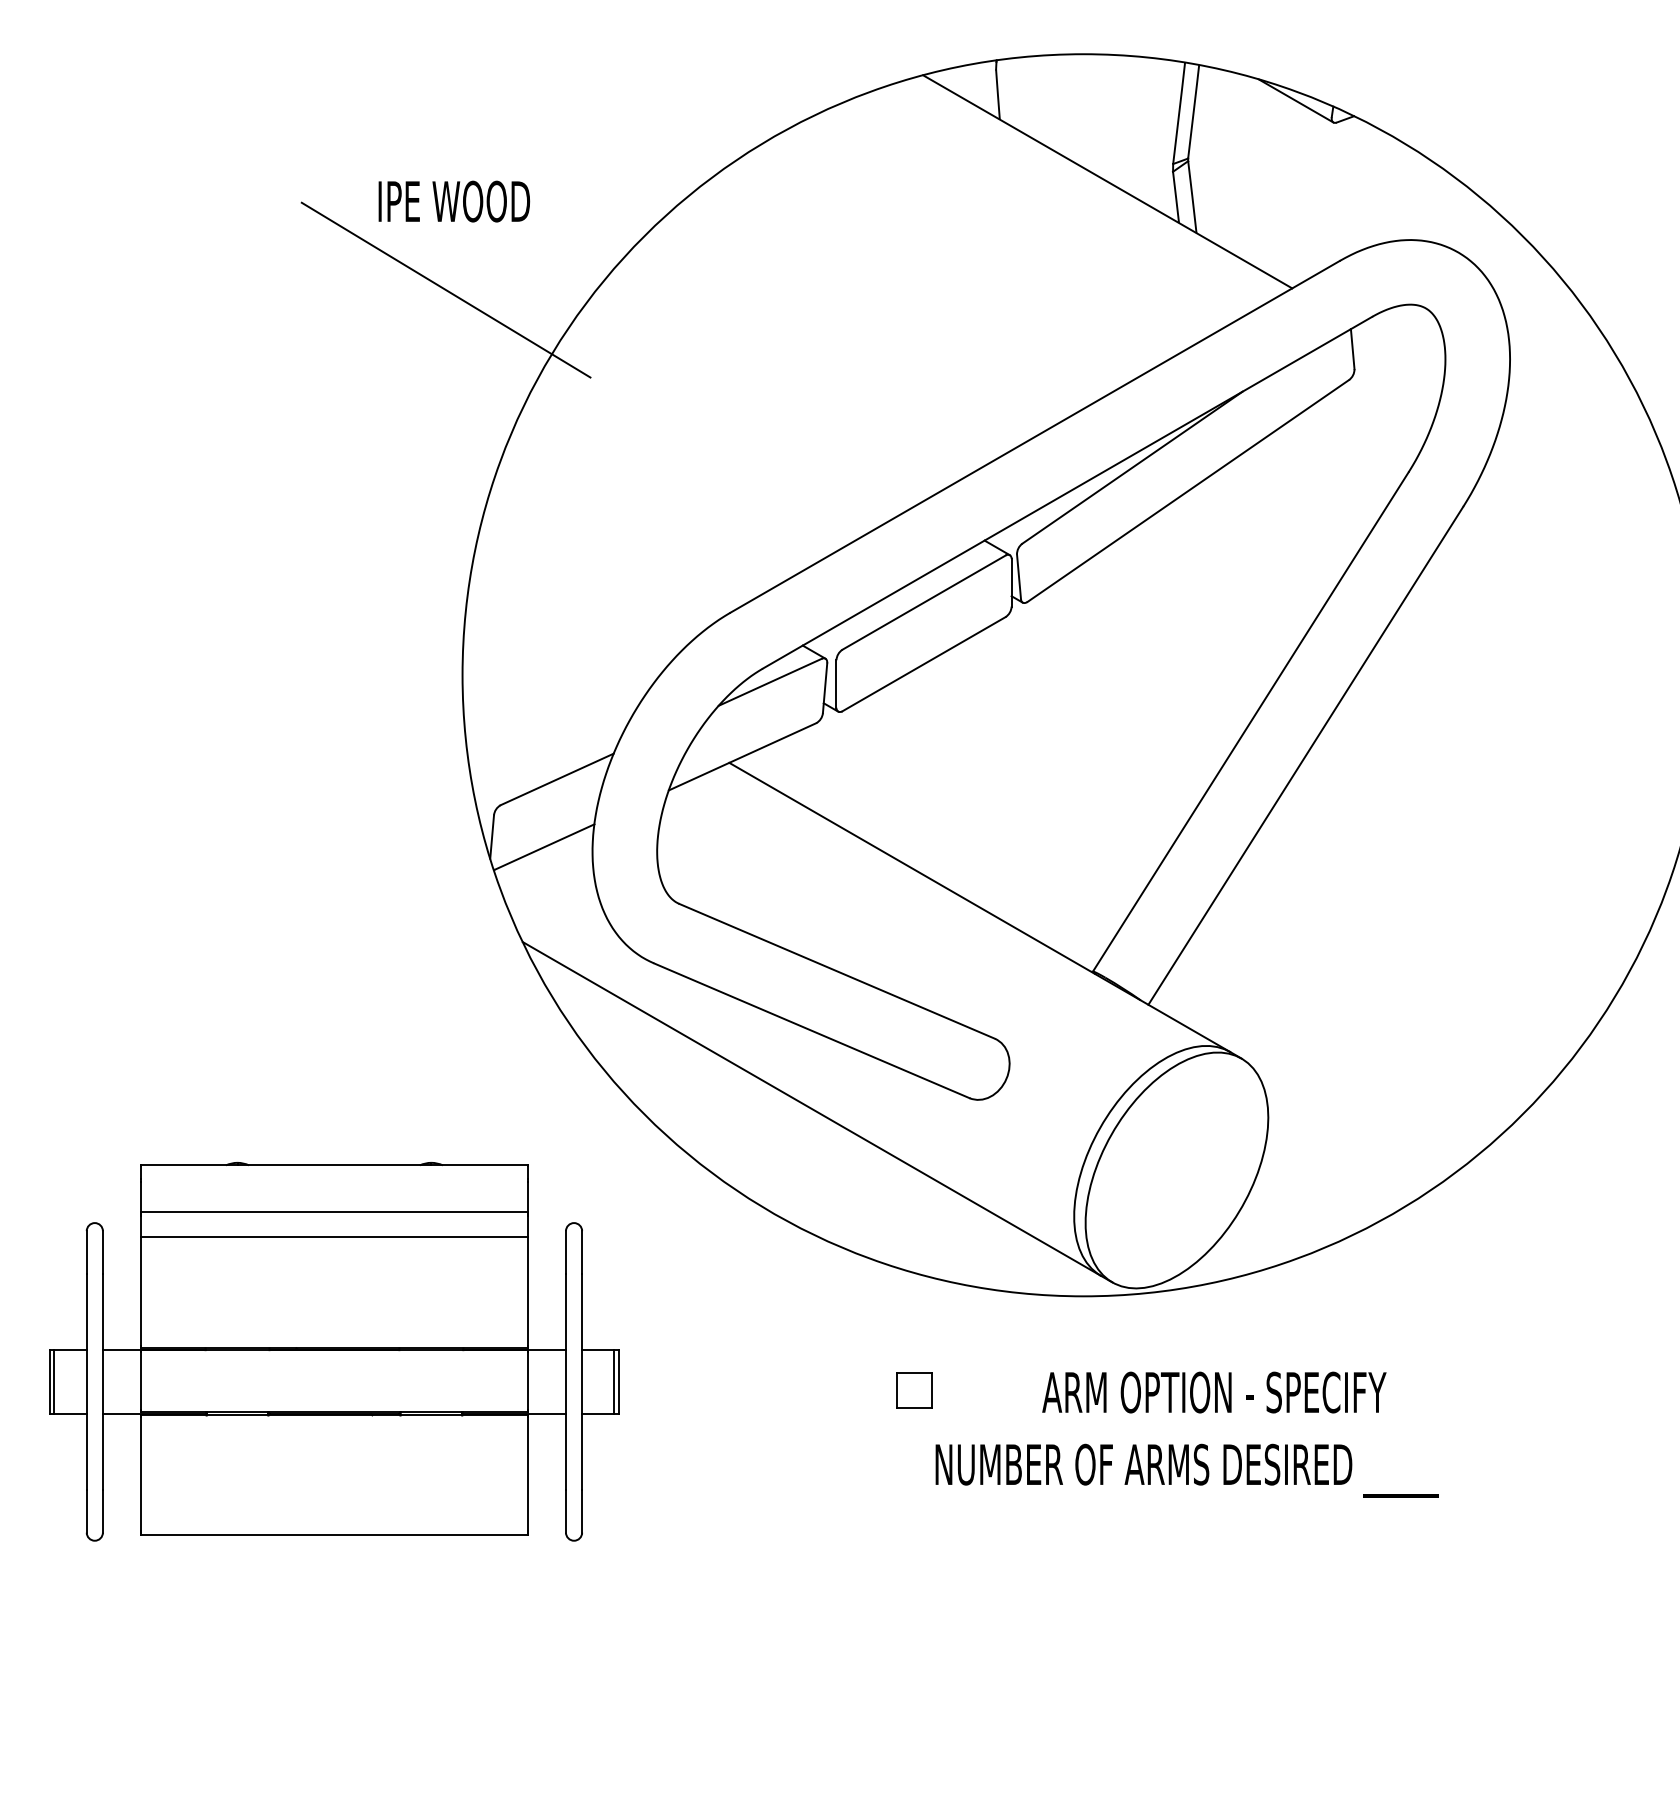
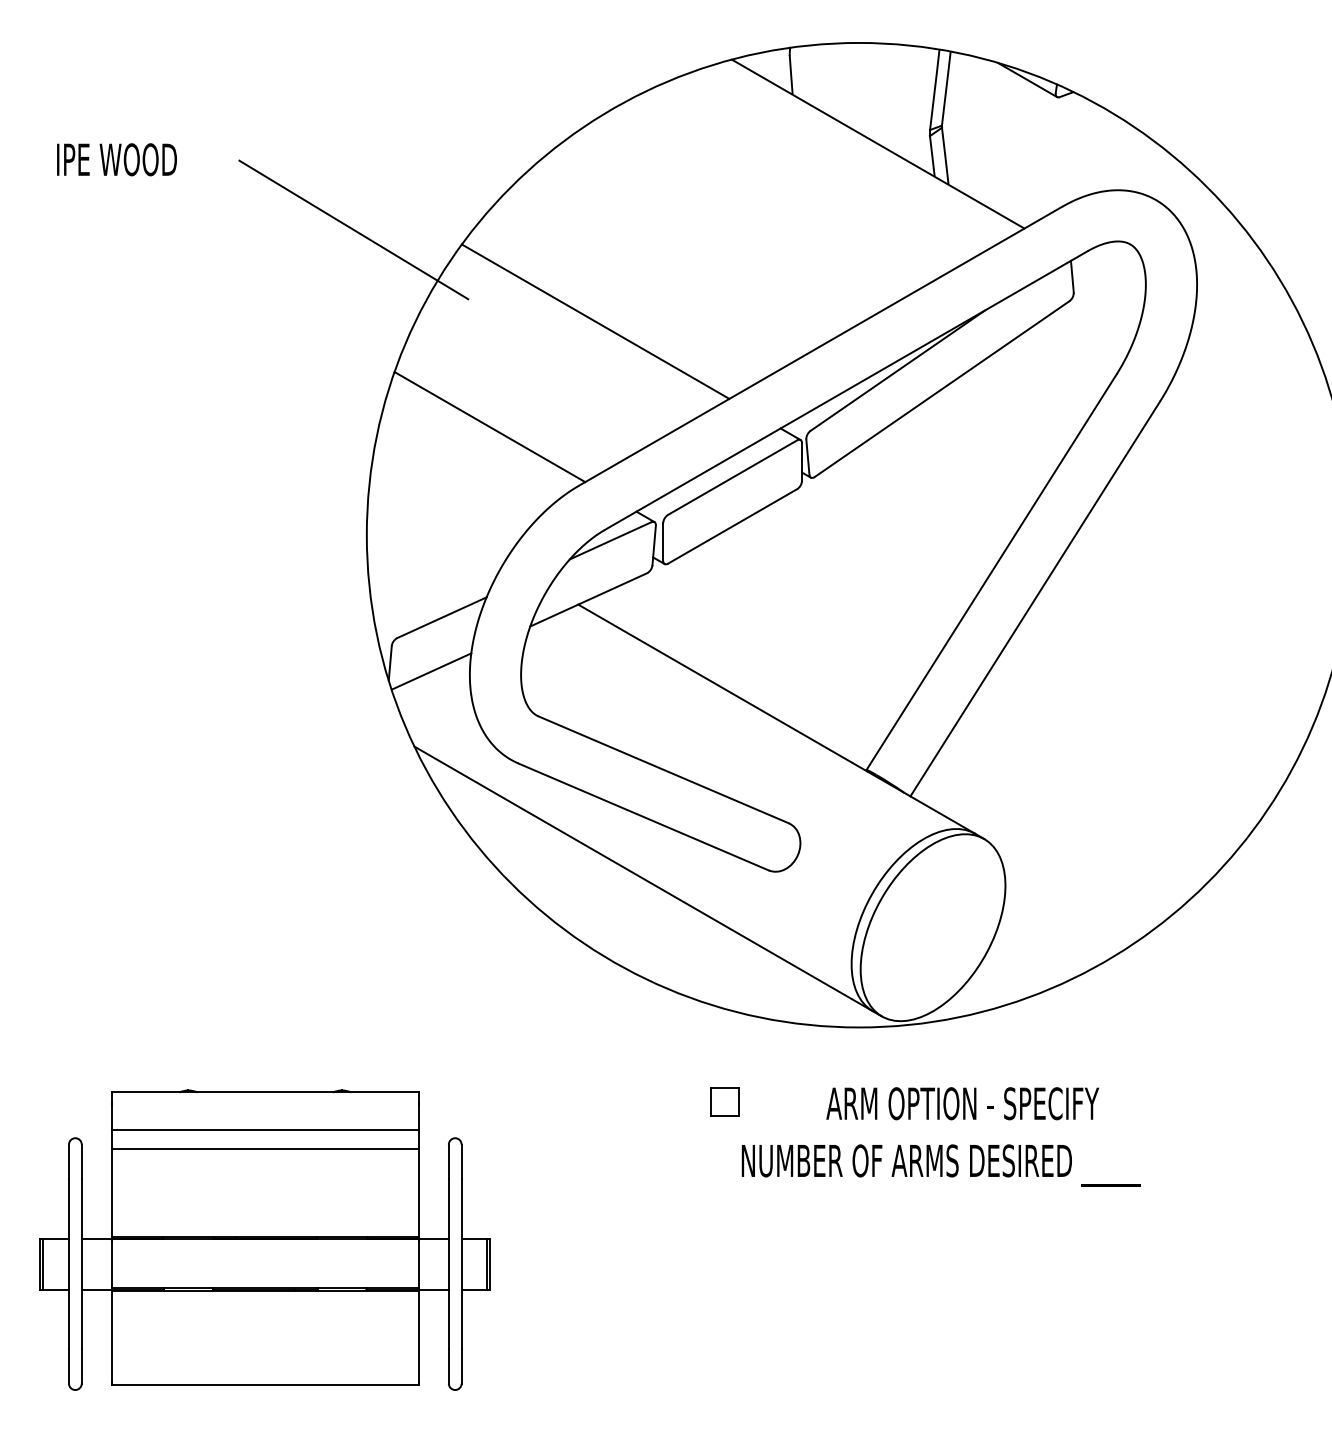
text: (454, 201) -> (117, 159), moved
line: (751, 405) -> (595, 321), added
line: (617, 538) -> (489, 426), added
part: (334, 1351) -> (265, 1240), moved

